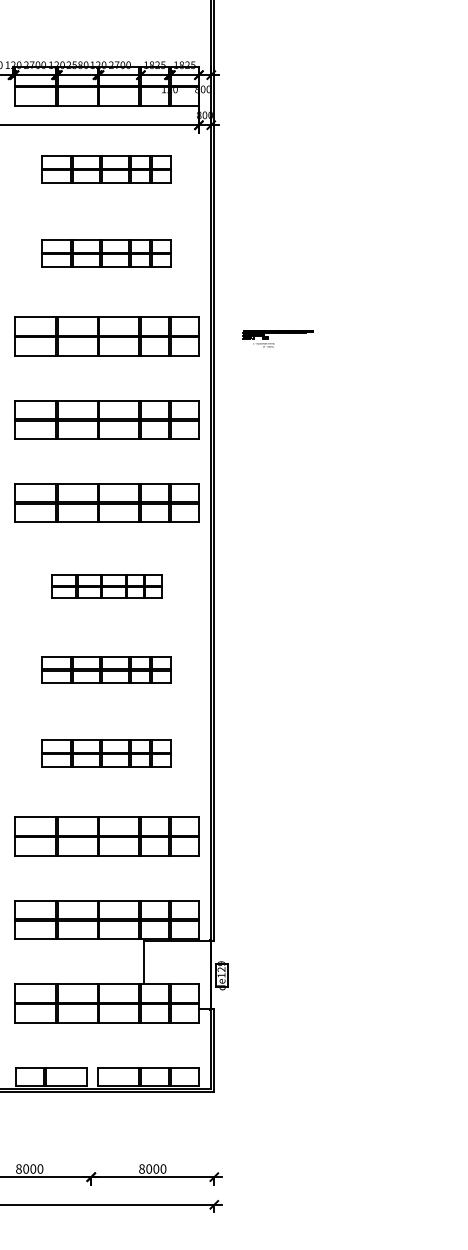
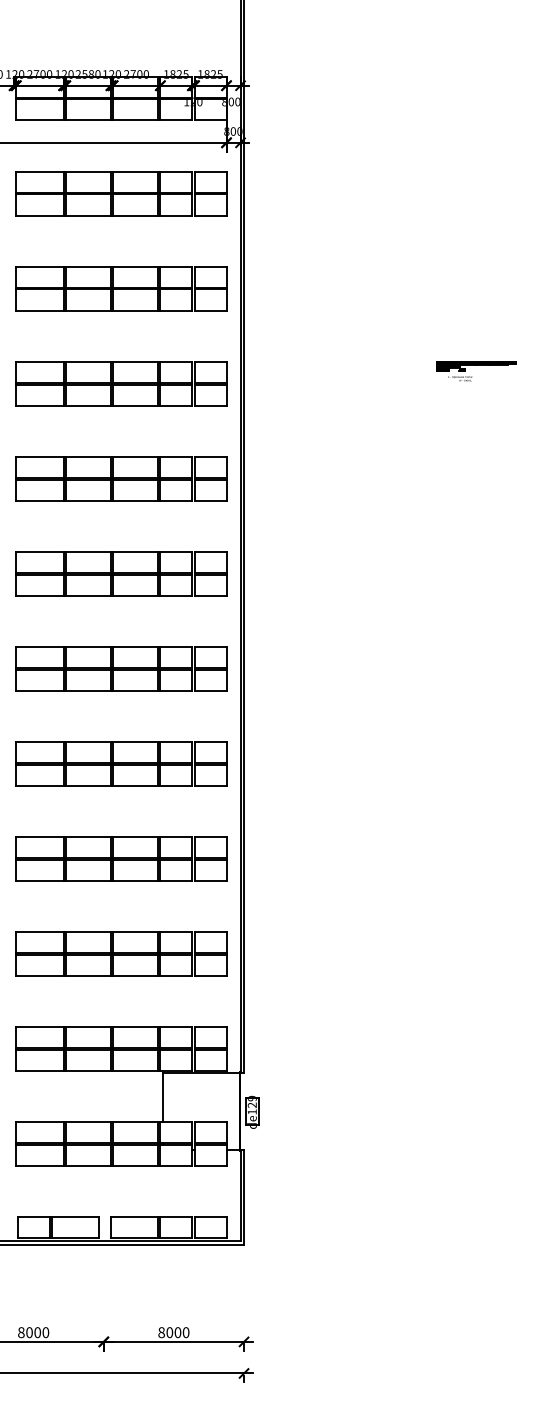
part: (106, 169) -> (121, 193), size x1.43
part: (106, 252) -> (121, 287), size x1.43
part: (277, 338) -> (475, 371), moved
part: (106, 586) -> (121, 668), size x1.67
part: (106, 669) -> (121, 763), size x1.43
part: (106, 753) -> (121, 858), size x1.43

